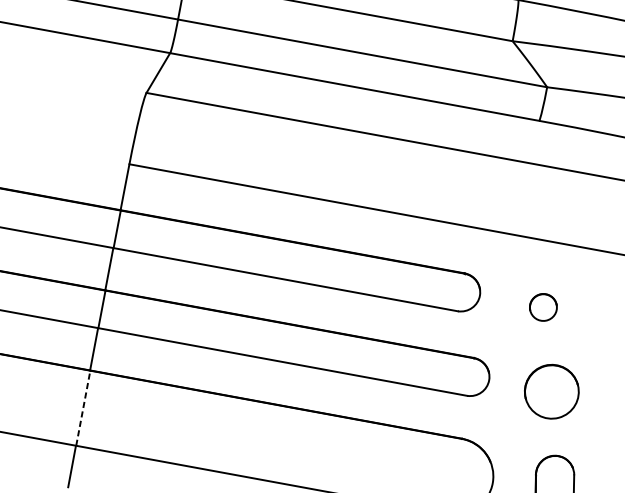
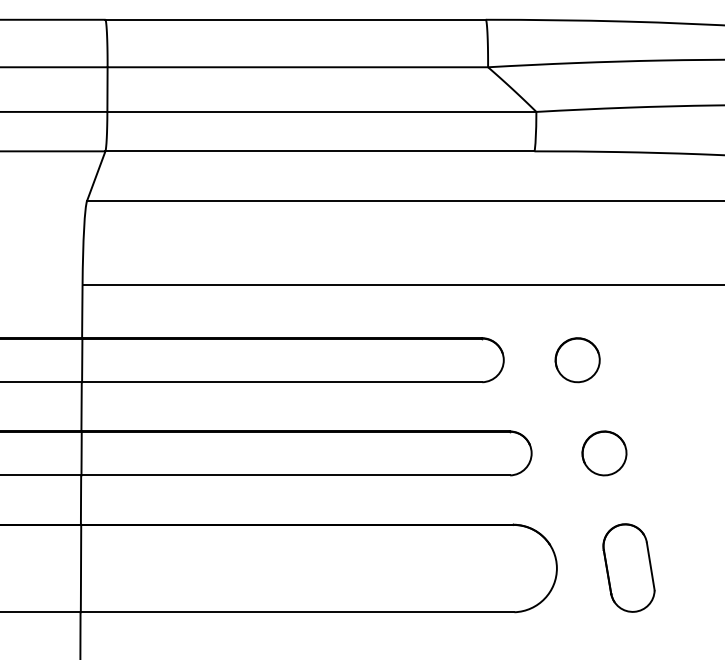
part: (543, 307) -> (577, 360), size x1.43
part: (551, 391) -> (604, 453), size x0.71
line: (83, 408) -> (81, 568), dashed -> solid

